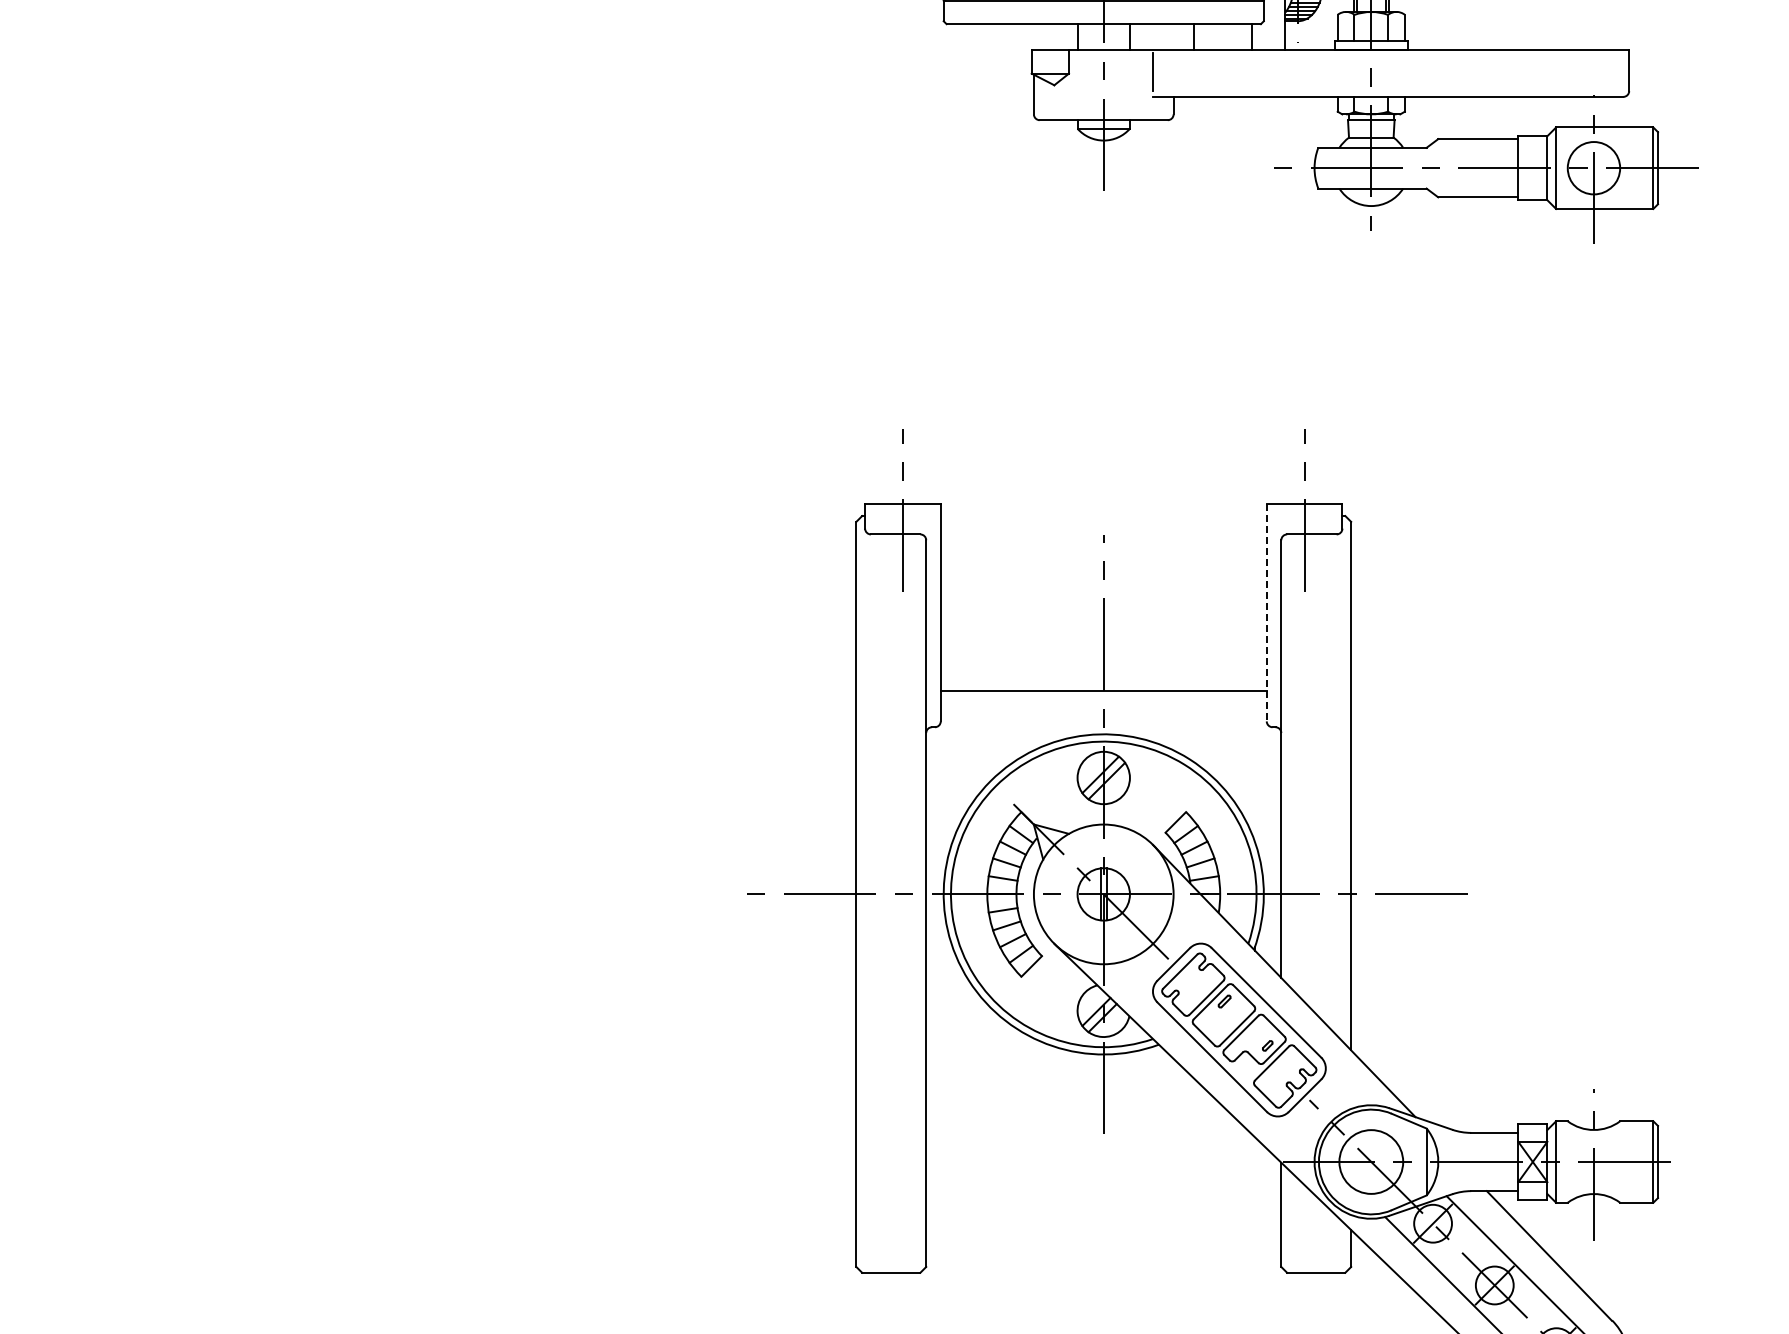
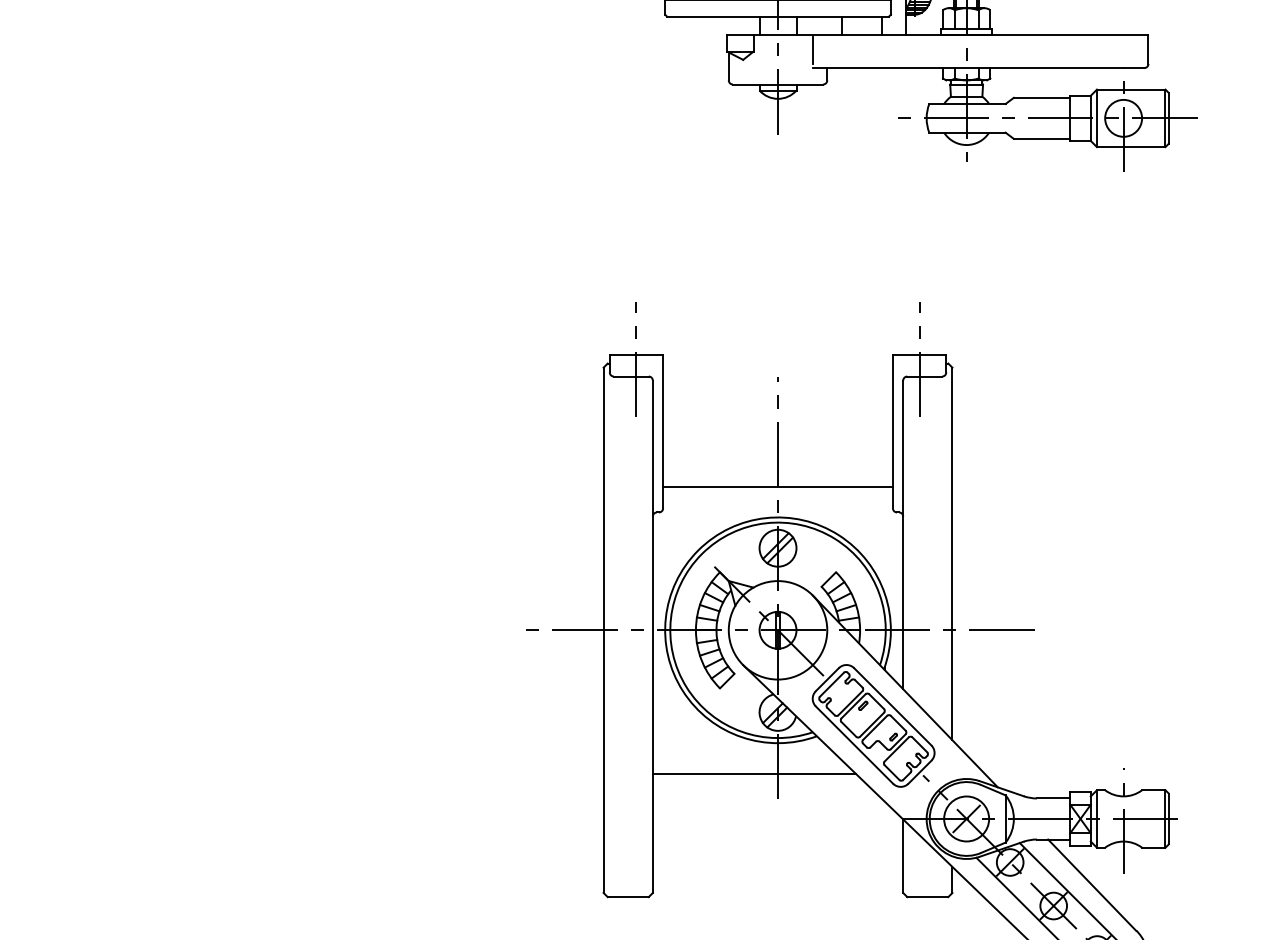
line: (1266, 612) -> (892, 431), dashed -> solid
line: (1070, 1098) -> (754, 774), added
line: (1371, 1161) -> (966, 818), added

